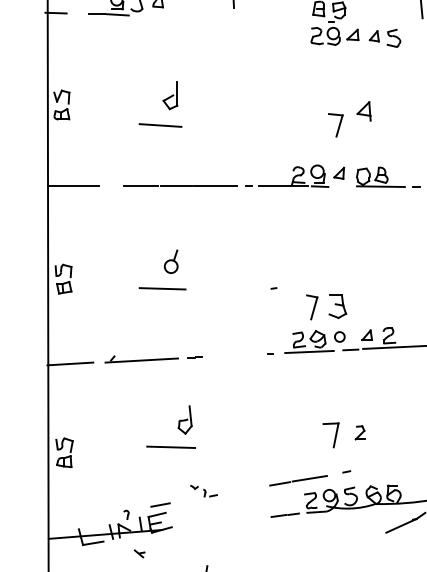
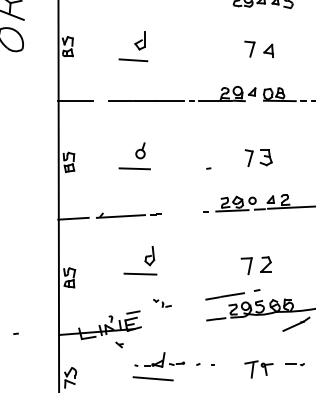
part: (335, 124) -> (249, 48), moved
part: (326, 306) -> (258, 157), moved
part: (359, 432) -> (265, 264), size x1.67

